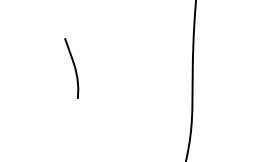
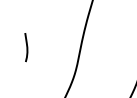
curve: (73, 68) -> (26, 47), moved

